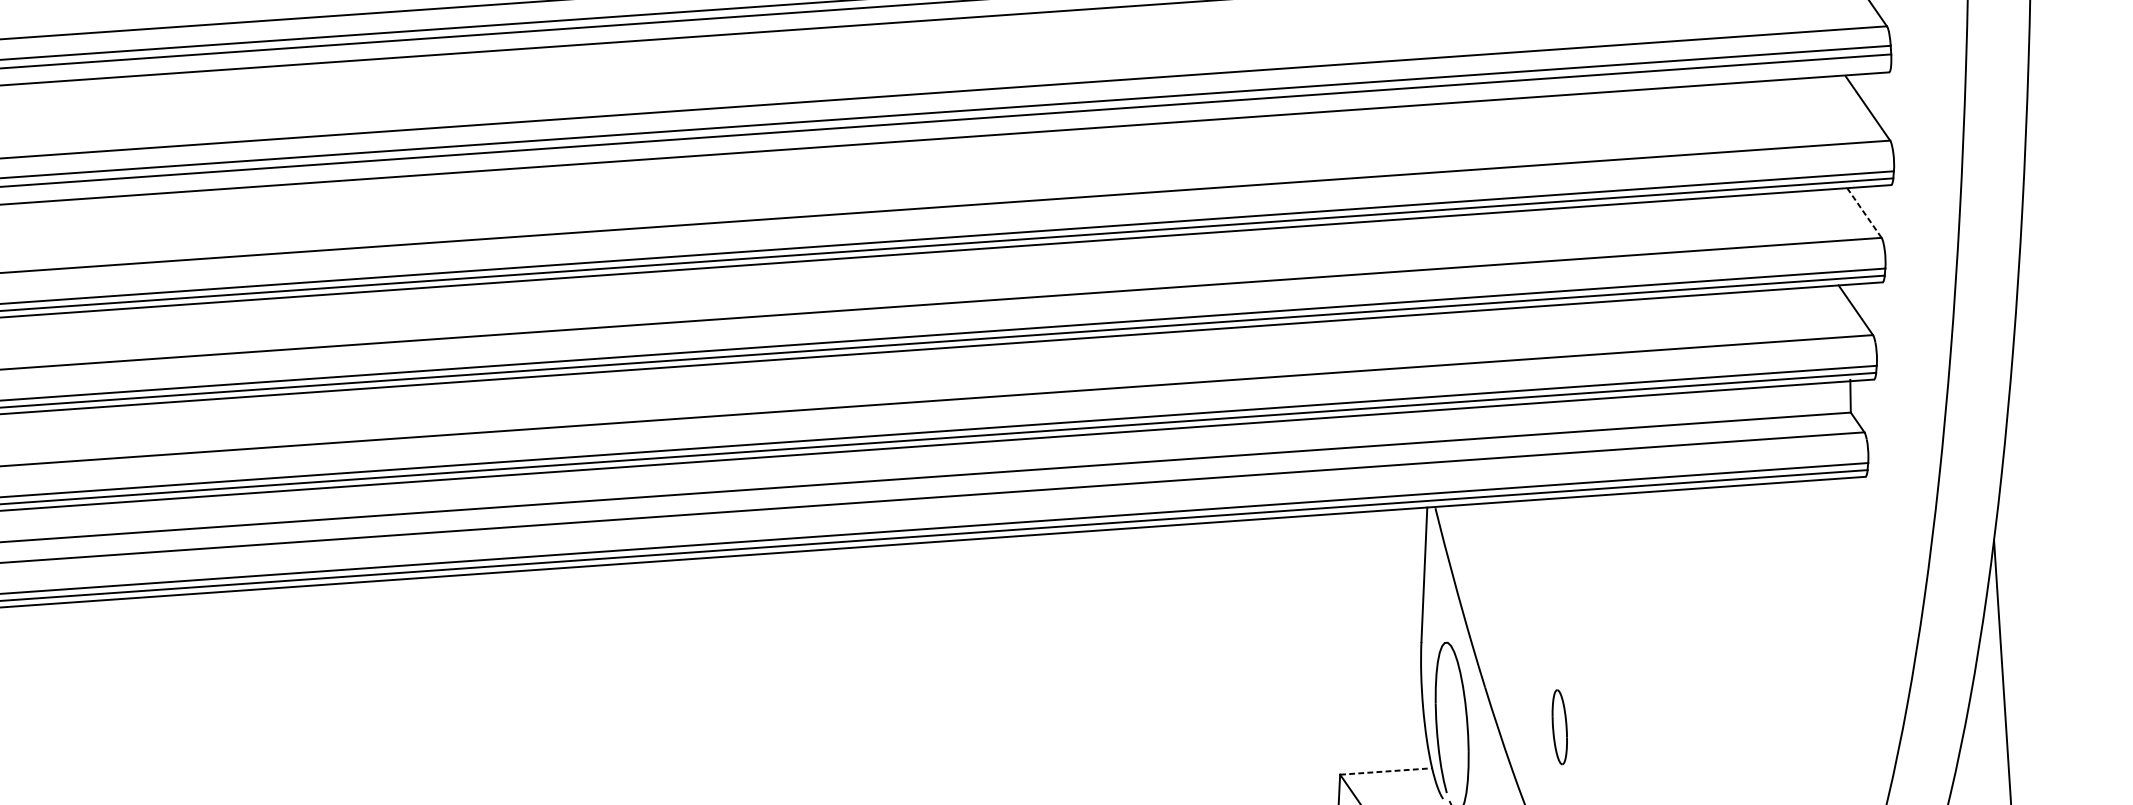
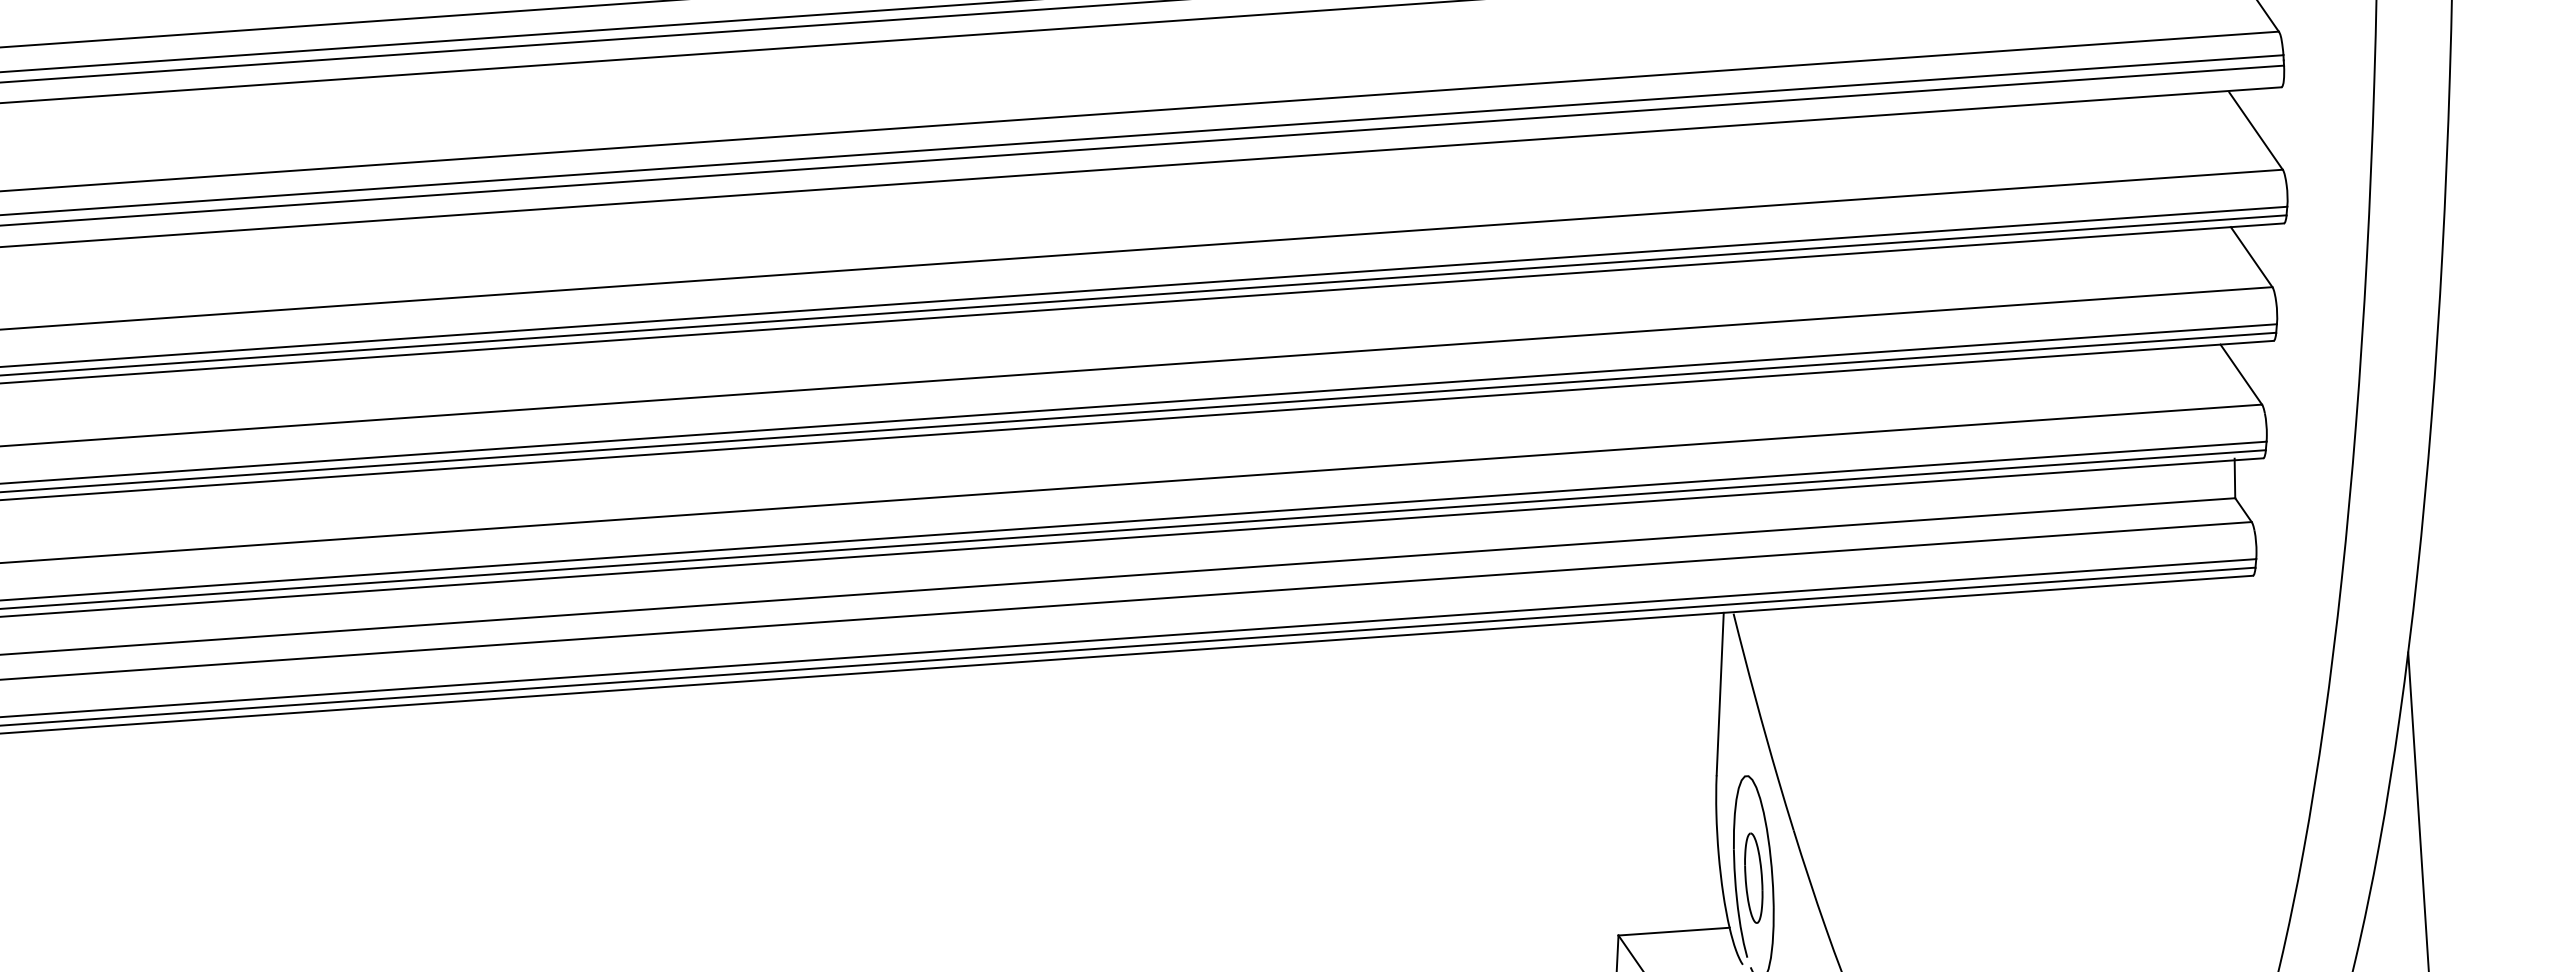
line: (1864, 213) -> (2251, 257), dashed -> solid
part: (1559, 726) -> (1753, 877), moved
line: (1386, 771) -> (1674, 931), dashed -> solid

